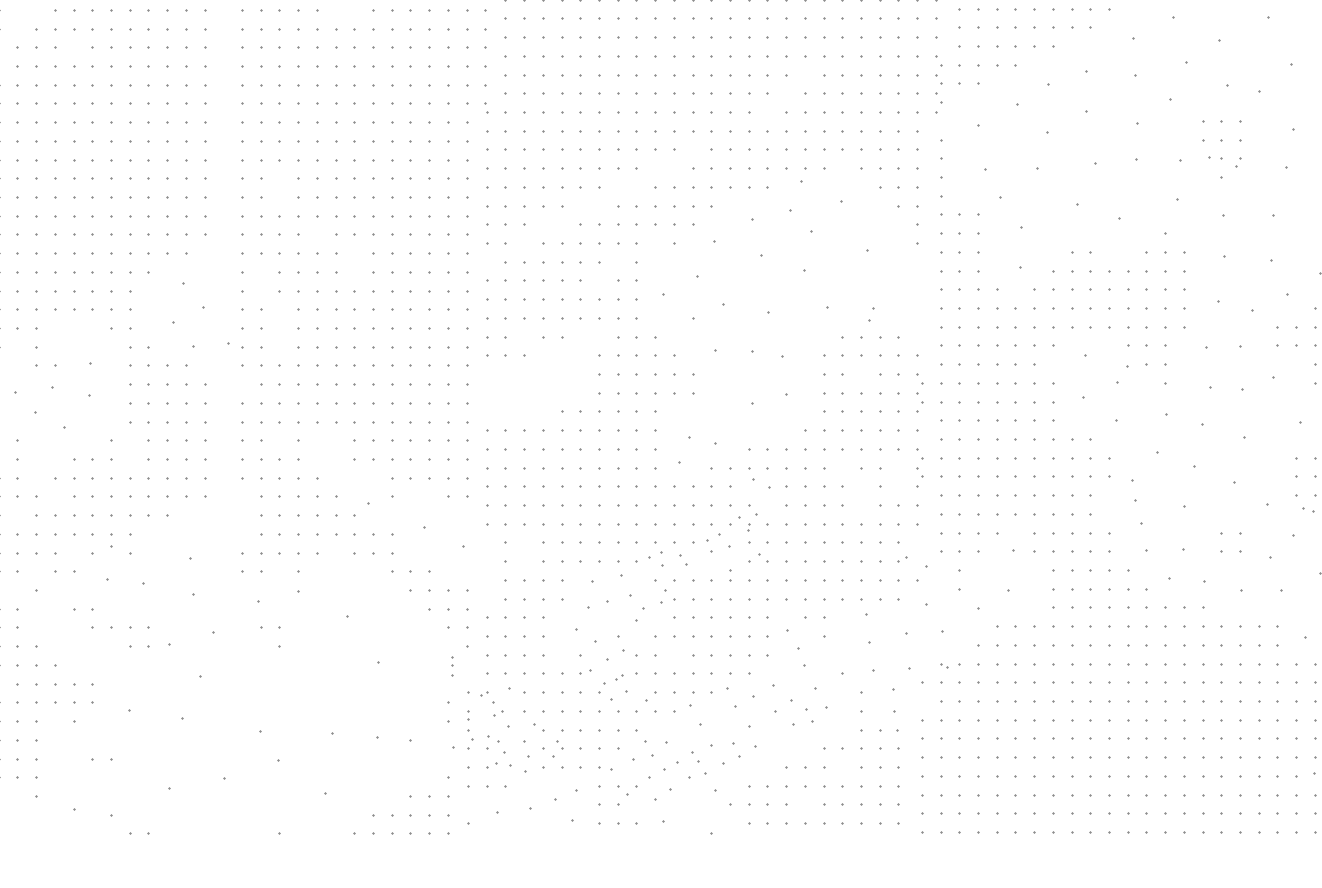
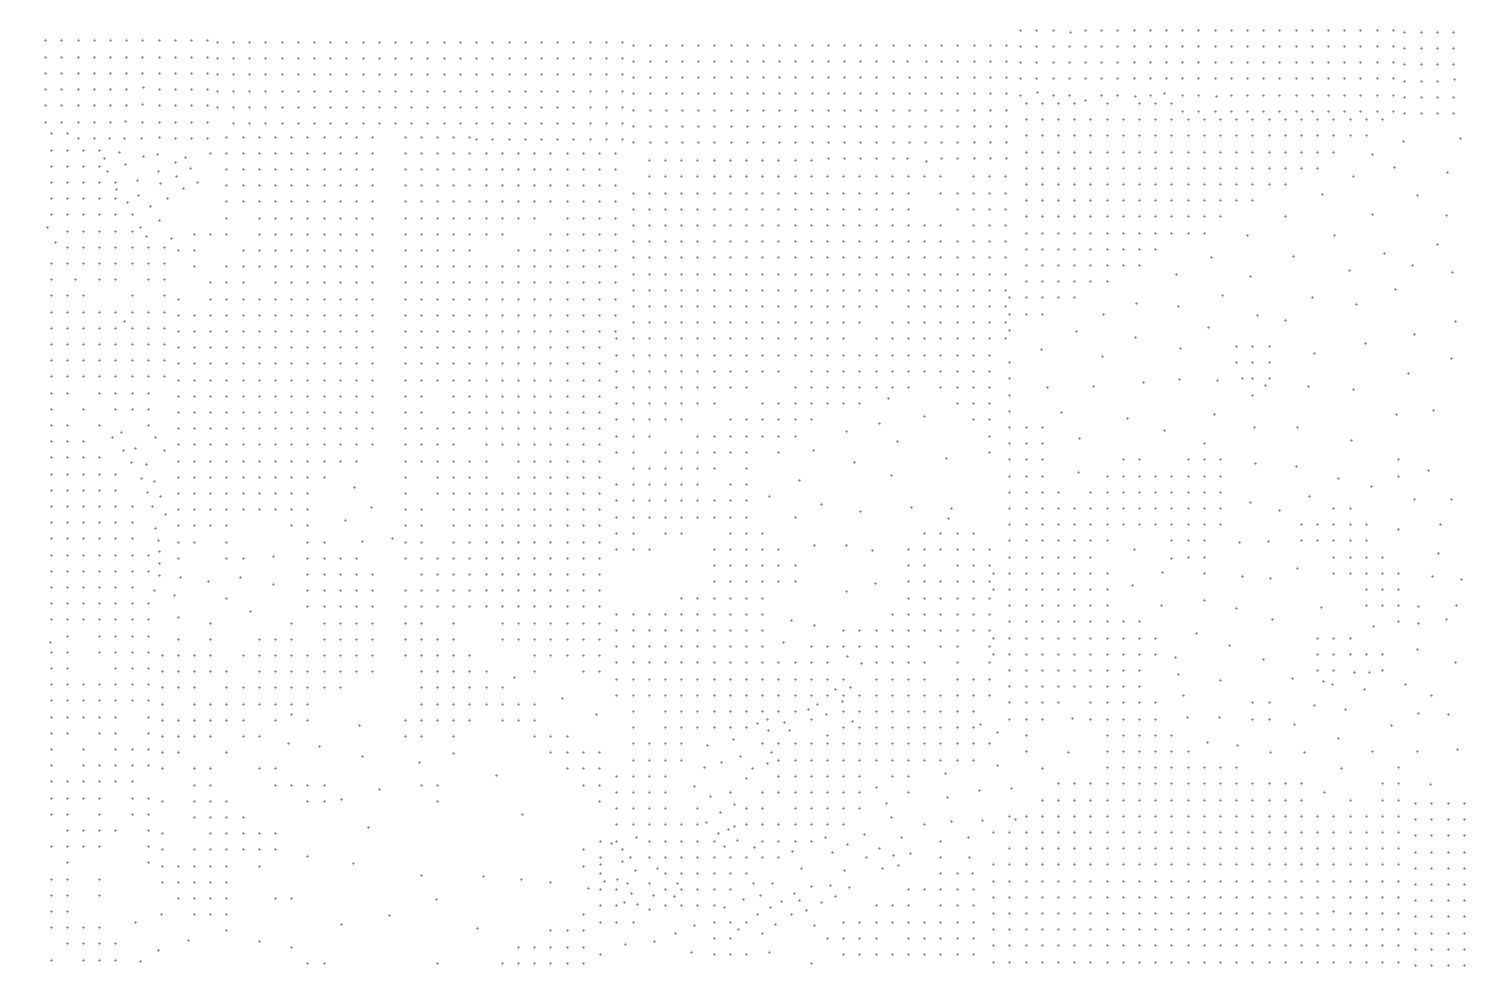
part: (452, 666) -> (586, 818), removed

